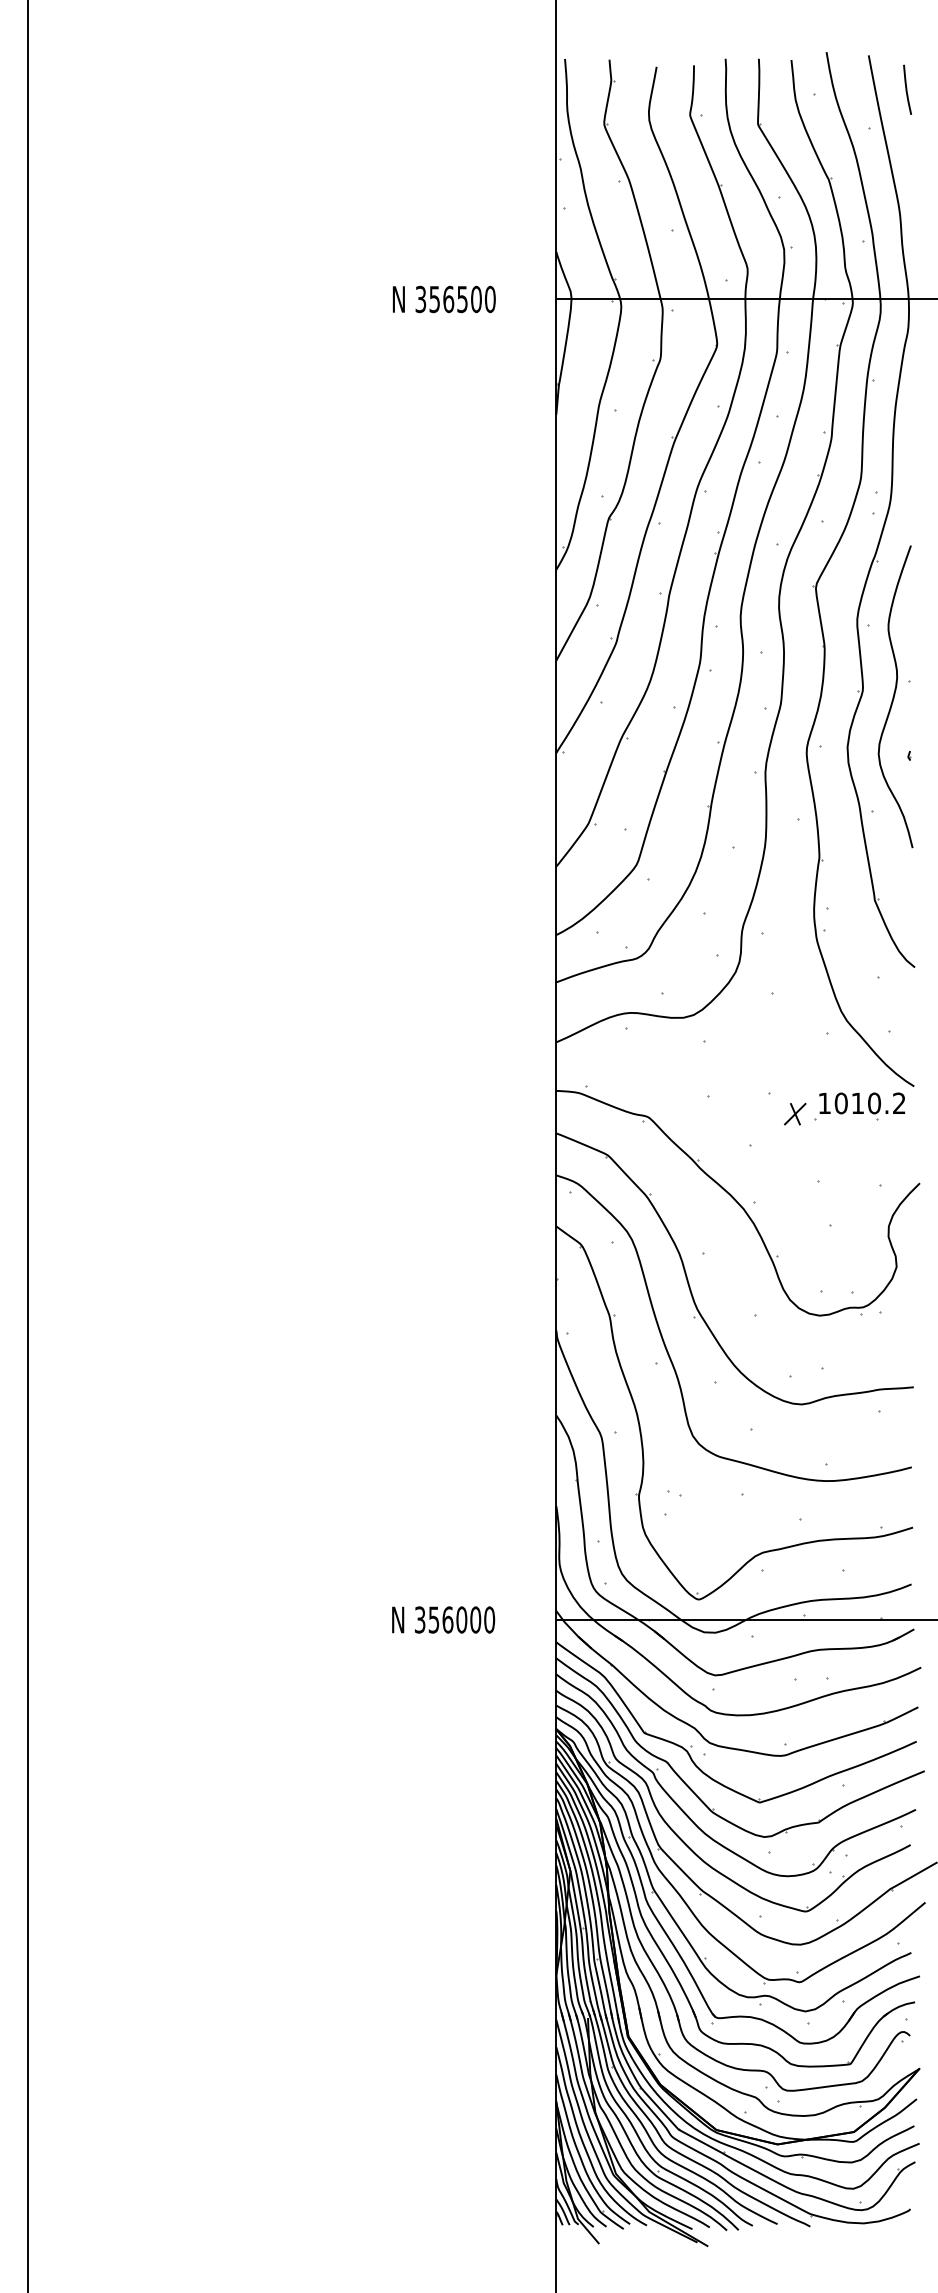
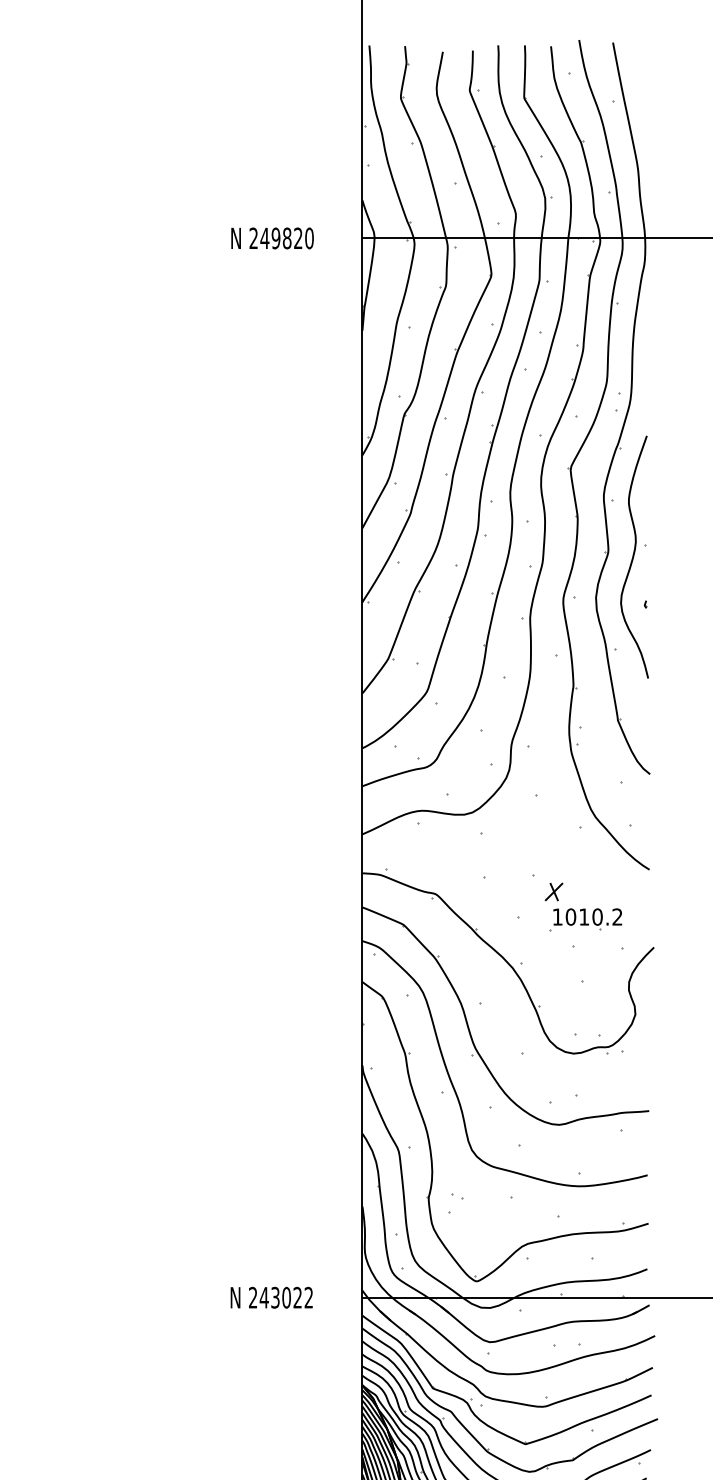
line: (907, 89) -> (644, 70), removed
text: (448, 299) -> (275, 238), 356500 -> 249820
part: (859, 1106) -> (585, 919), moved
text: (454, 1619) -> (280, 1297), 356000 -> 243022

